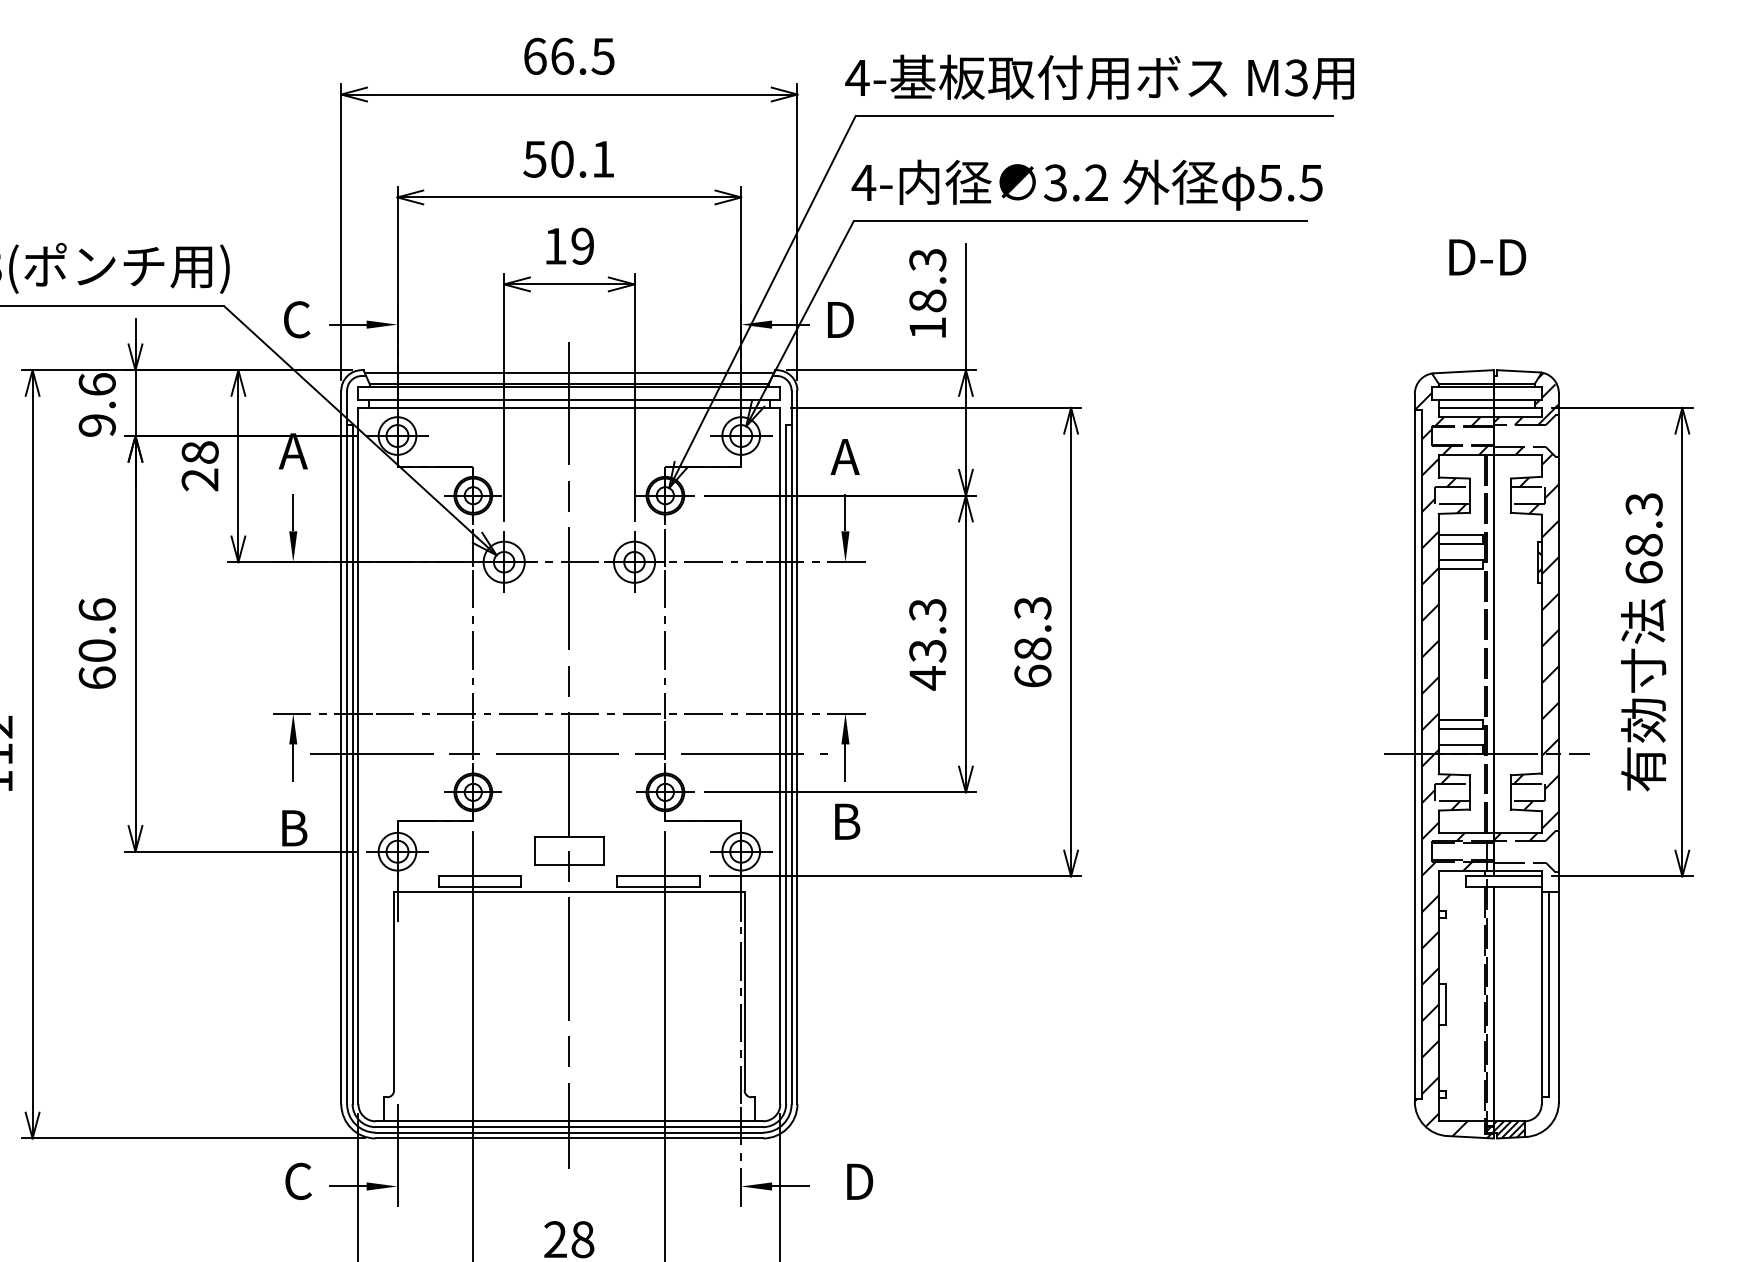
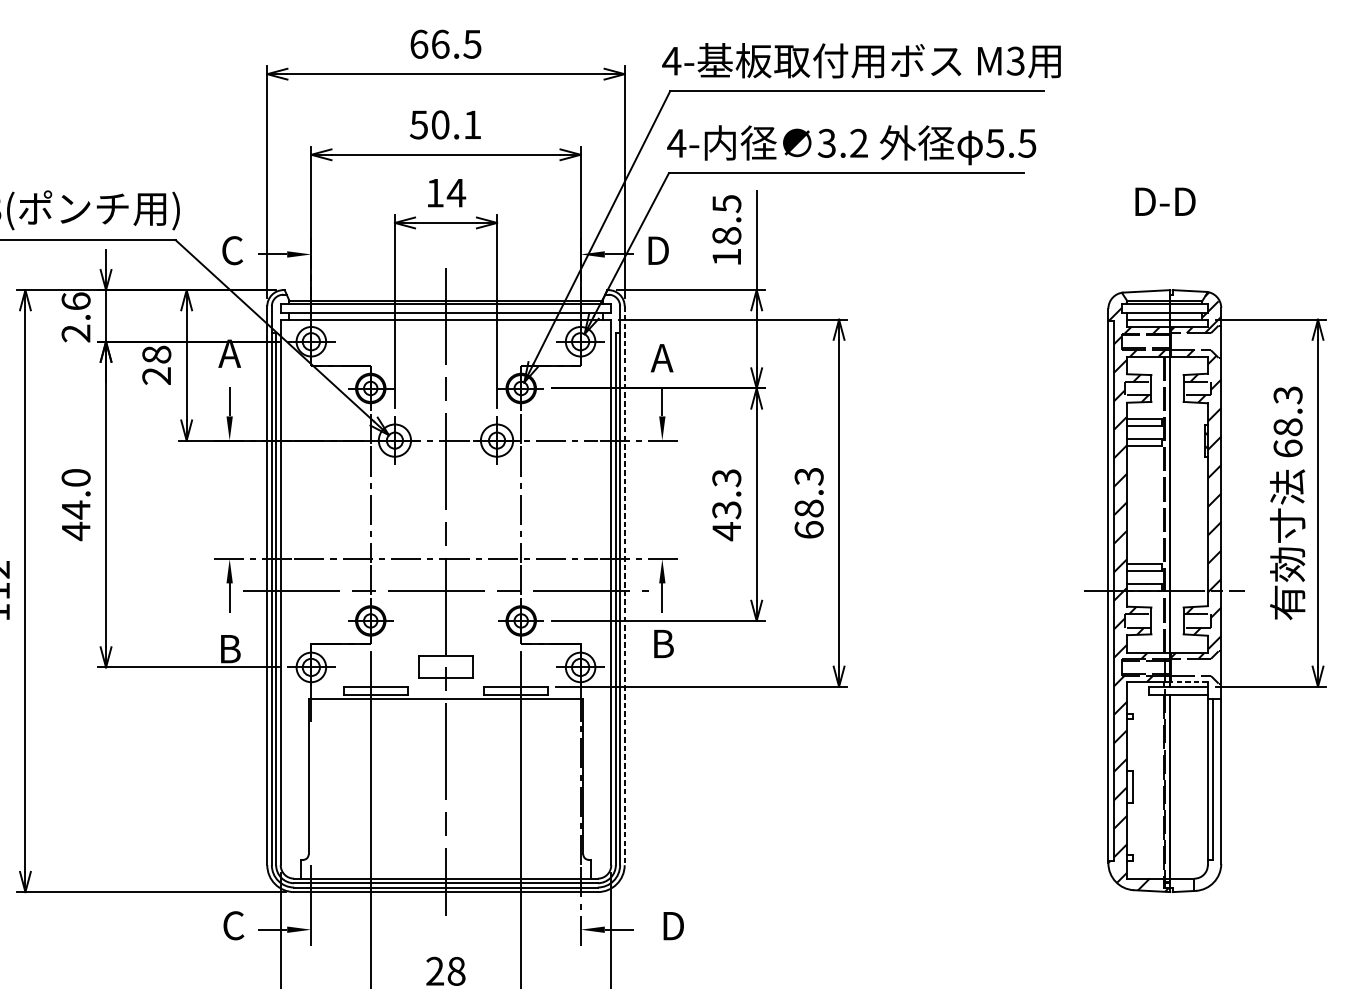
text: (582, 245) -> (456, 192), 19 -> 14
text: (927, 260) -> (726, 204), 18.3 -> 18.5
line: (569, 372) -> (446, 291), removed
text: (97, 425) -> (76, 333), 9.6 -> 2.6
text: (96, 644) -> (75, 505), 60.6 -> 44.0
line: (797, 747) -> (624, 585), solid -> dashed
line: (1518, 870) -> (1189, 682), solid -> dashed
hatch: (1505, 1129) -> (1179, 885), removed

